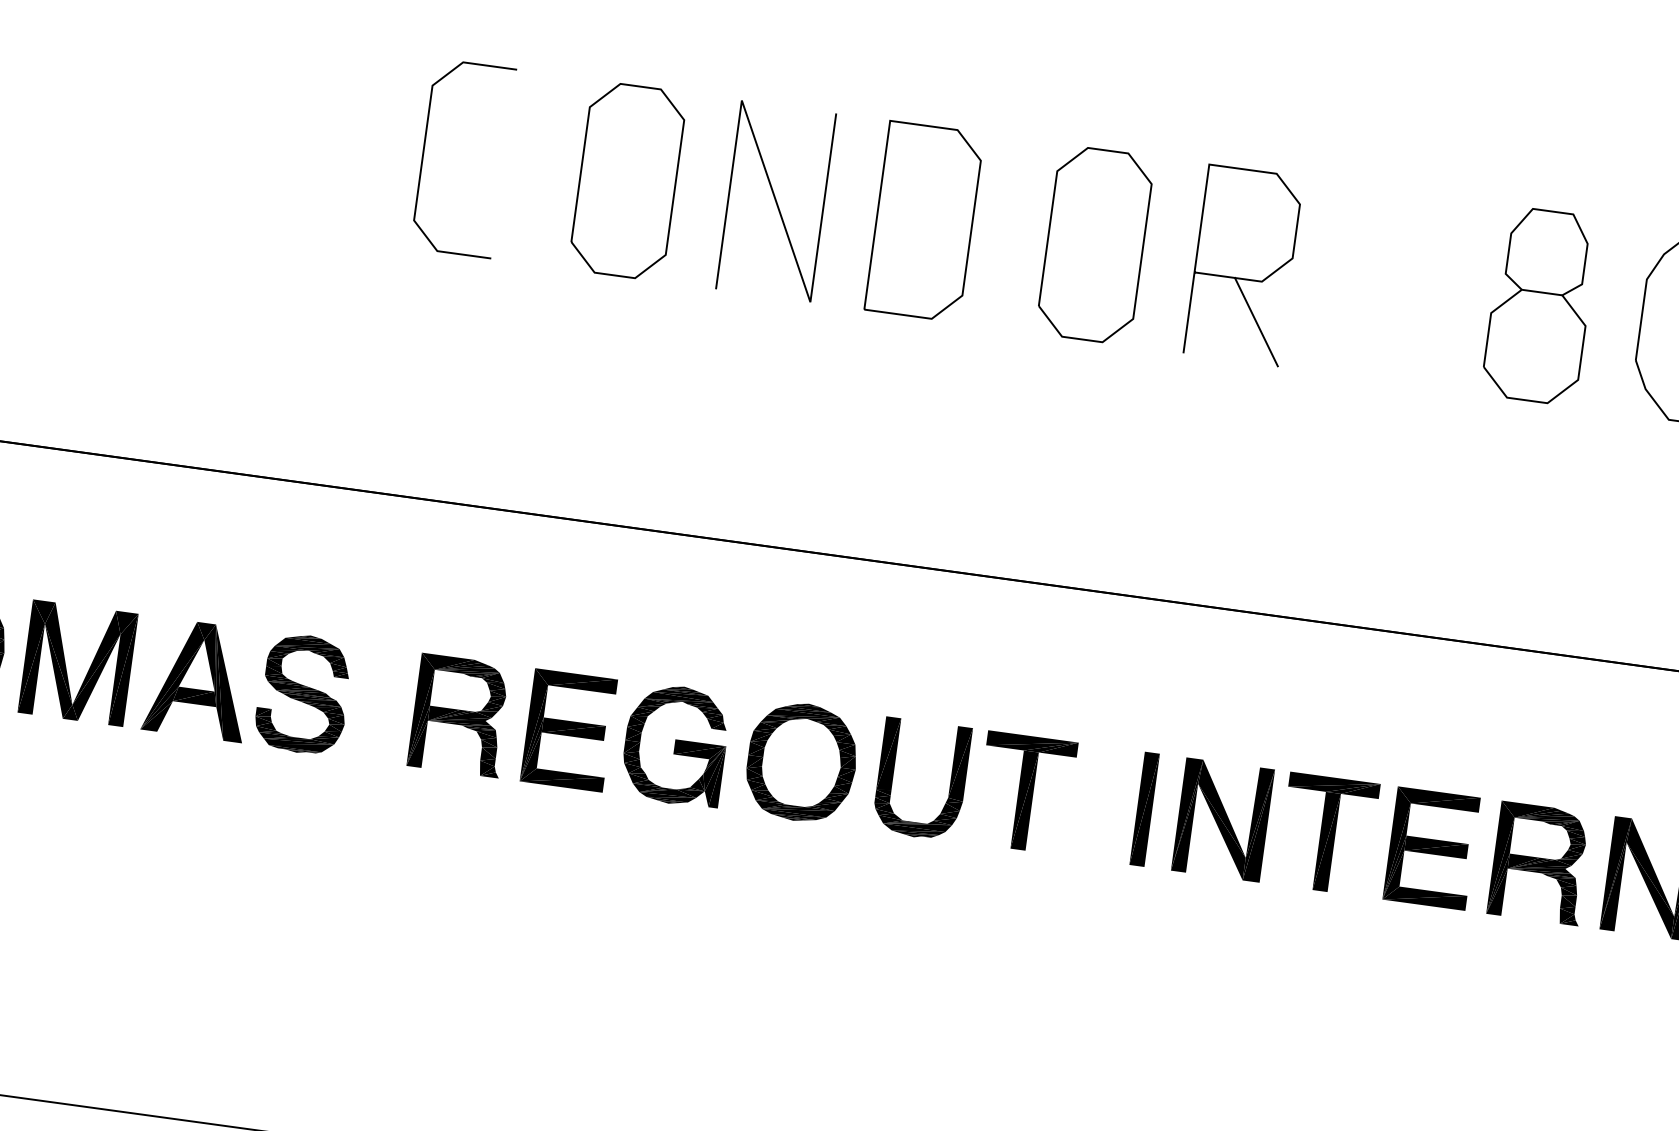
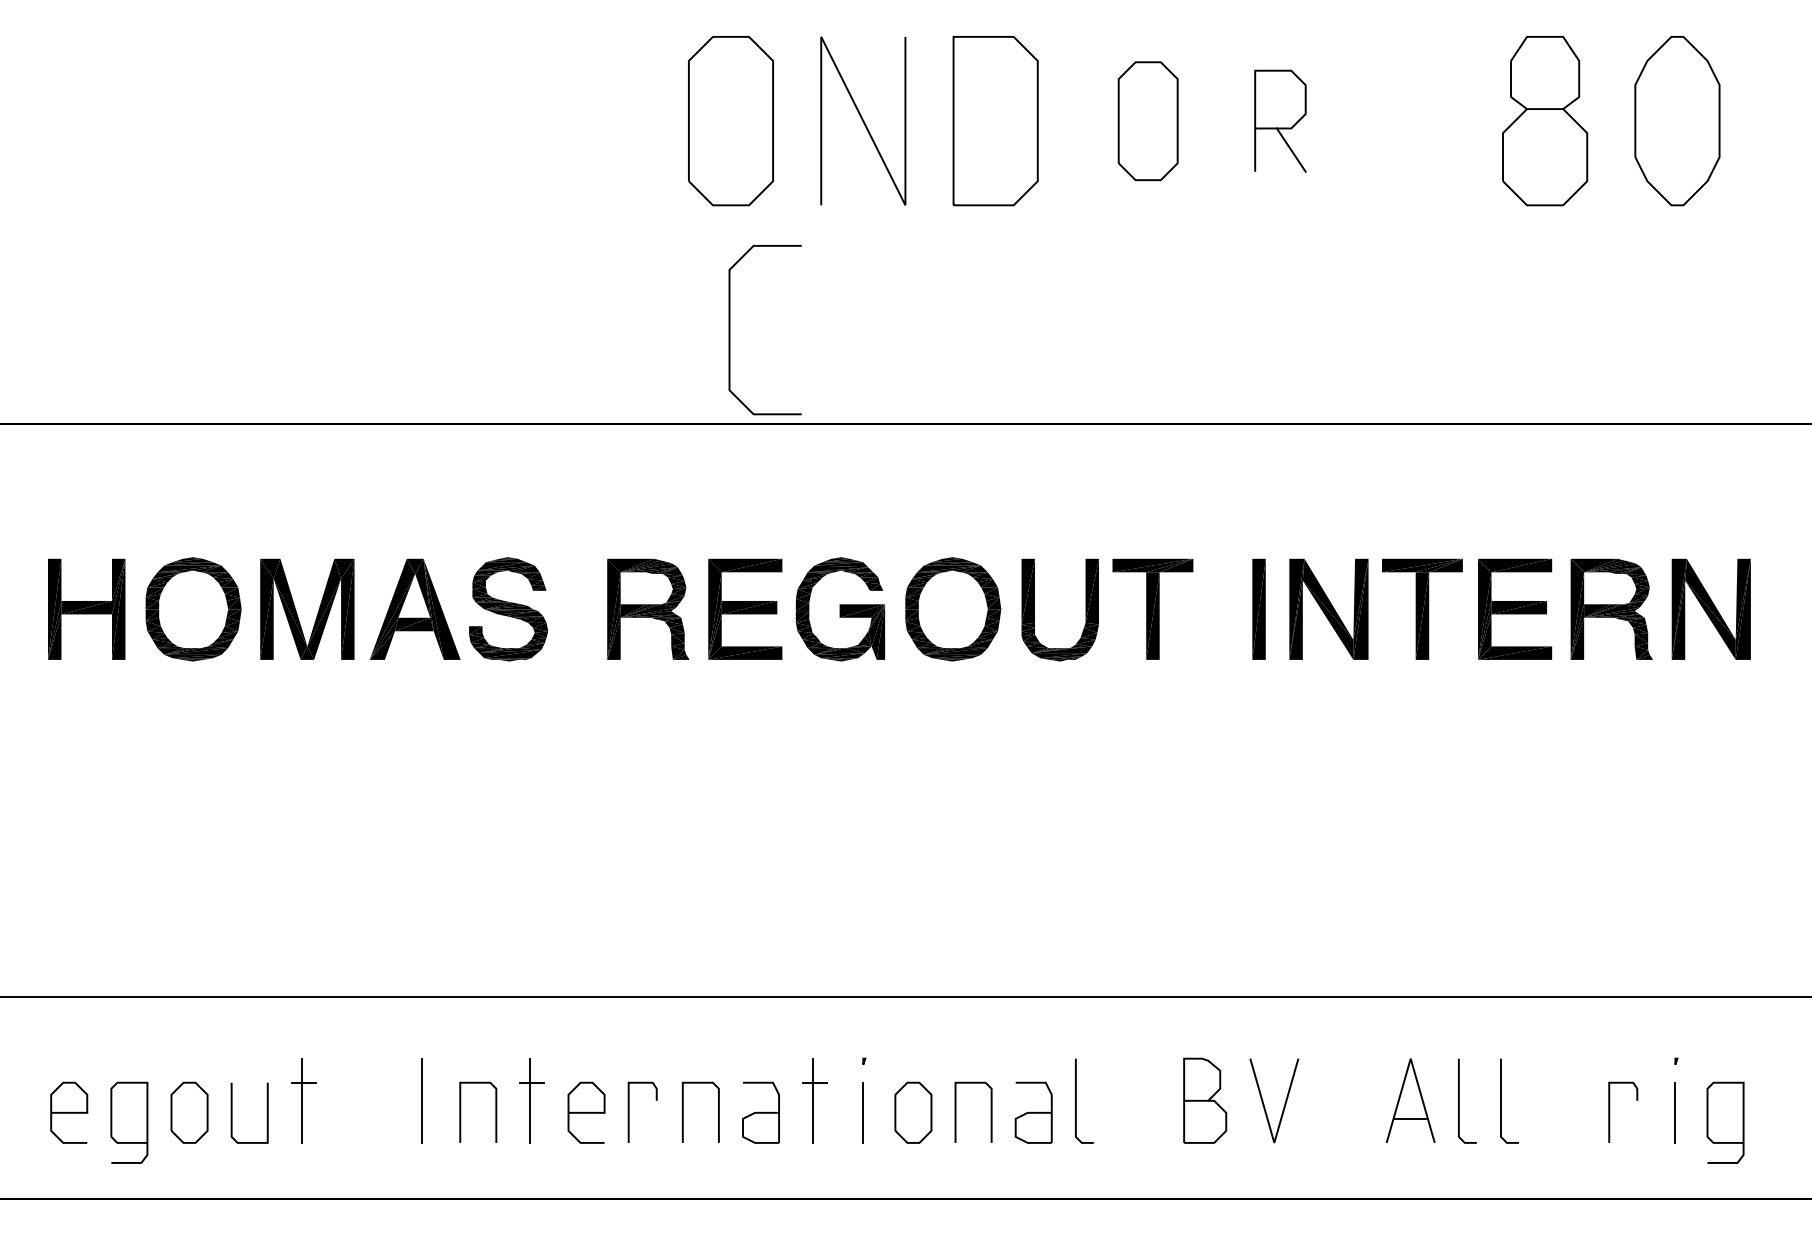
curve: (424, 153) -> (730, 330), moved
part: (1095, 245) -> (1148, 121), size x0.7
part: (1243, 265) -> (1280, 121), size x0.6

